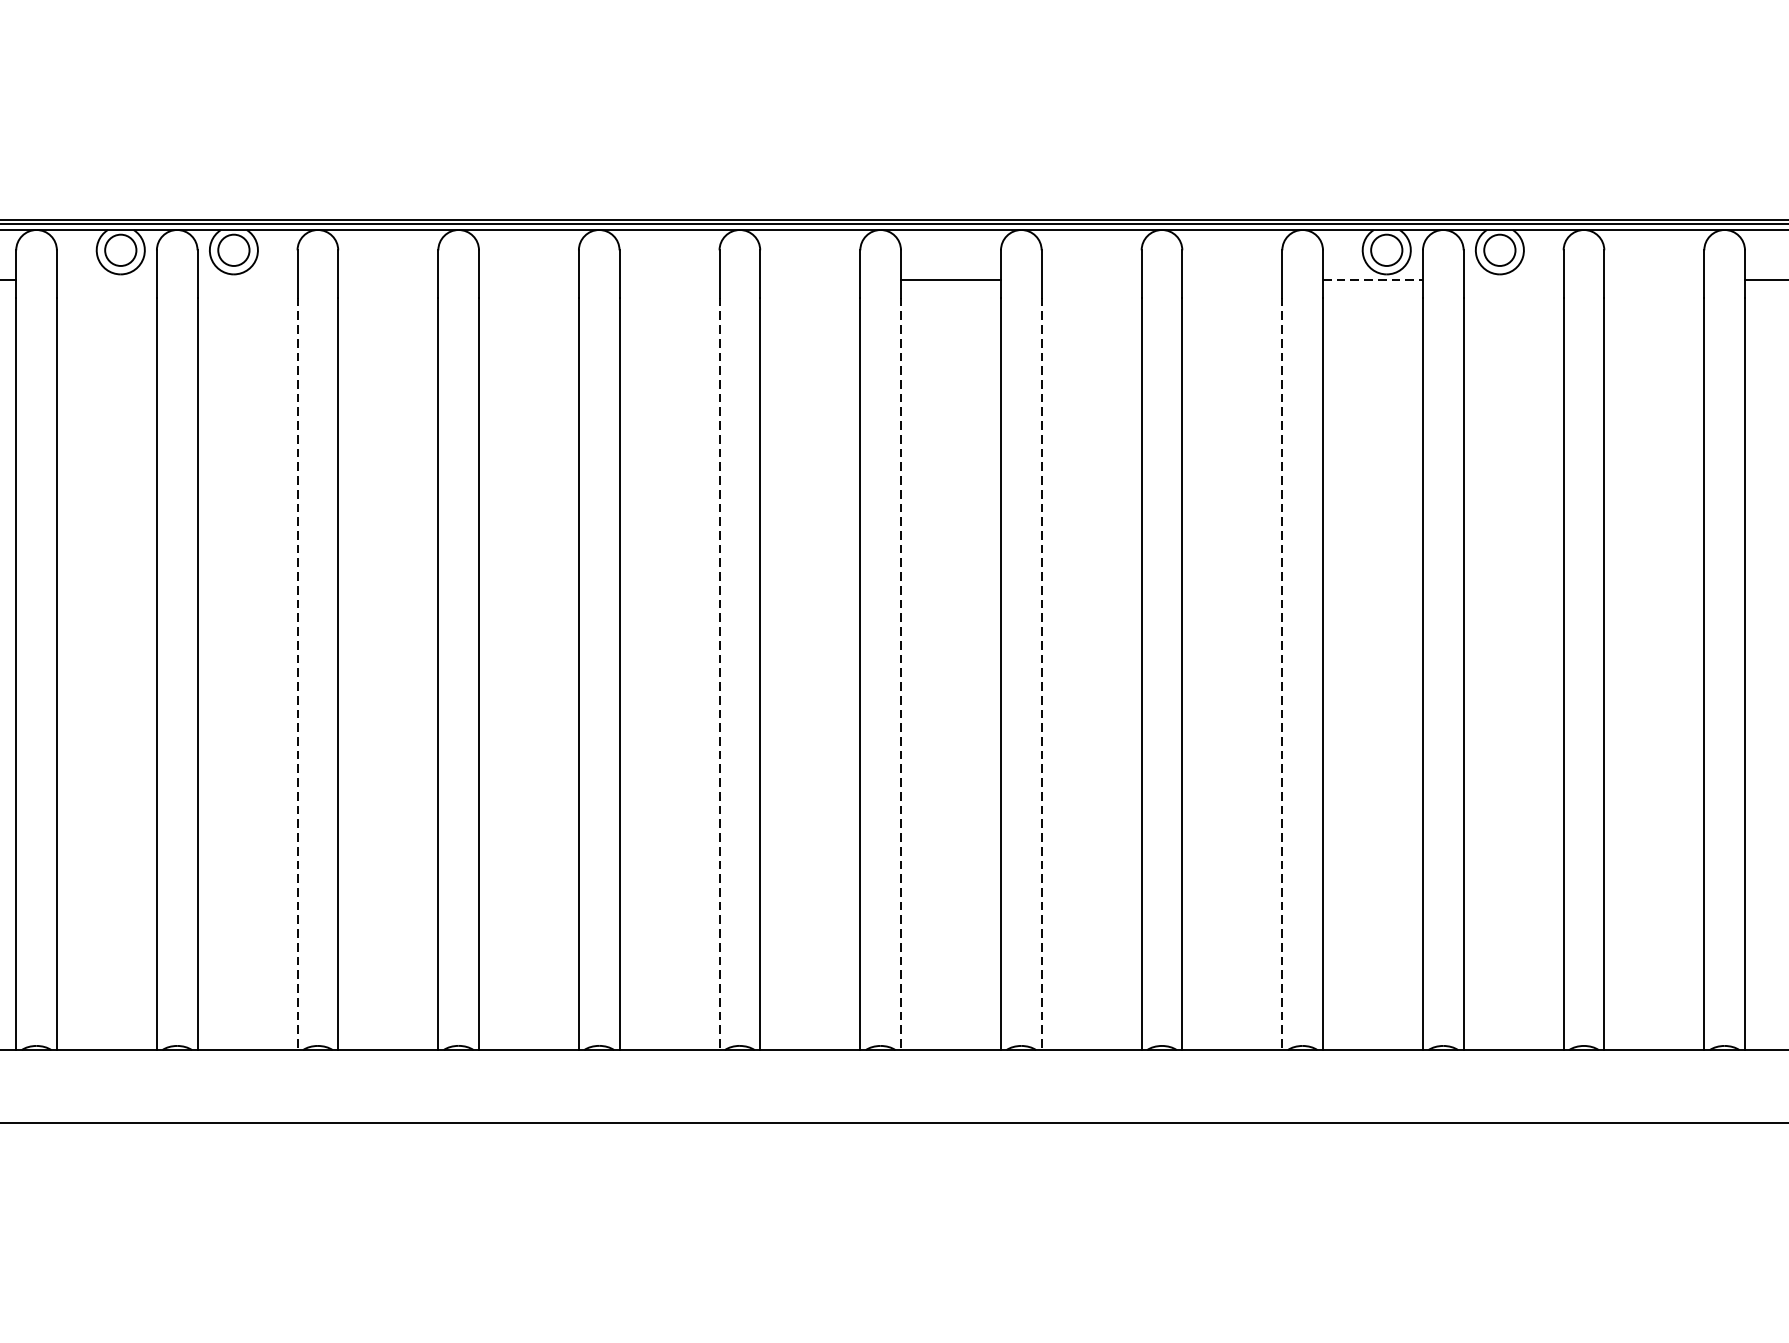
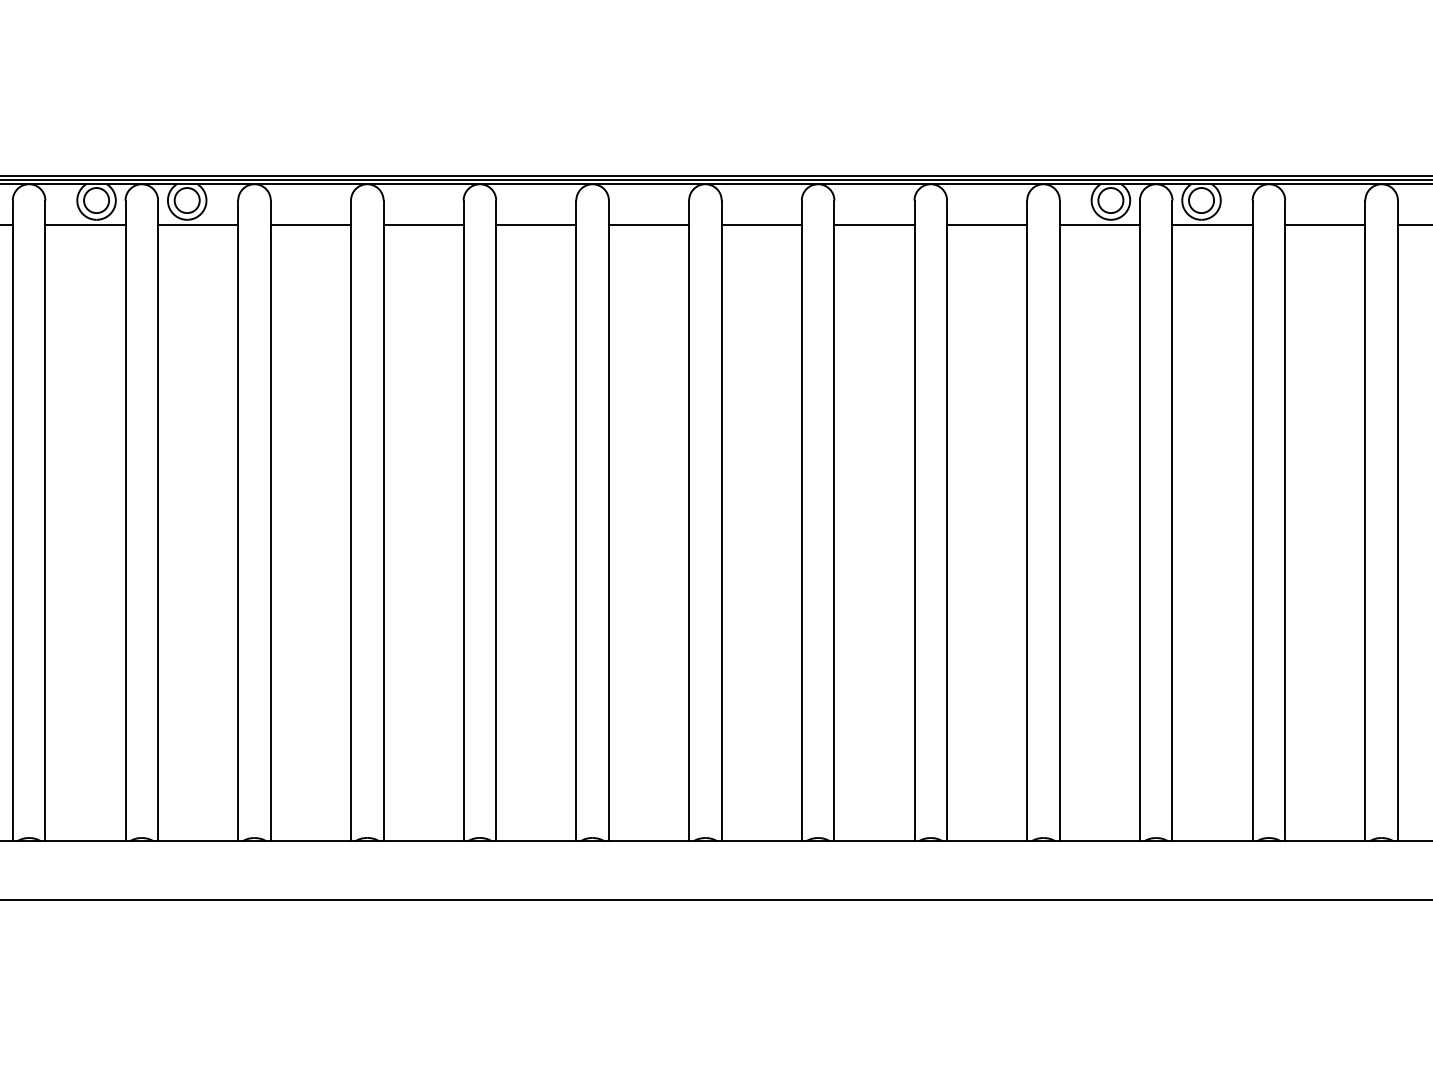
line: (106, 280) -> (85, 224), added
line: (247, 280) -> (198, 224), added
line: (387, 280) -> (310, 224), added
line: (528, 280) -> (423, 224), added
line: (669, 280) -> (536, 224), added
line: (809, 280) -> (648, 224), added
line: (1091, 280) -> (874, 224), added
line: (1232, 280) -> (987, 224), added
line: (1373, 280) -> (1100, 224), dashed -> solid
line: (1513, 280) -> (1212, 224), added
line: (1654, 280) -> (1325, 224), added
line: (297, 674) -> (238, 540), dashed -> solid
line: (719, 674) -> (576, 540), dashed -> solid
line: (900, 674) -> (721, 540), dashed -> solid
line: (1041, 674) -> (834, 540), dashed -> solid
line: (1282, 674) -> (1027, 540), dashed -> solid

